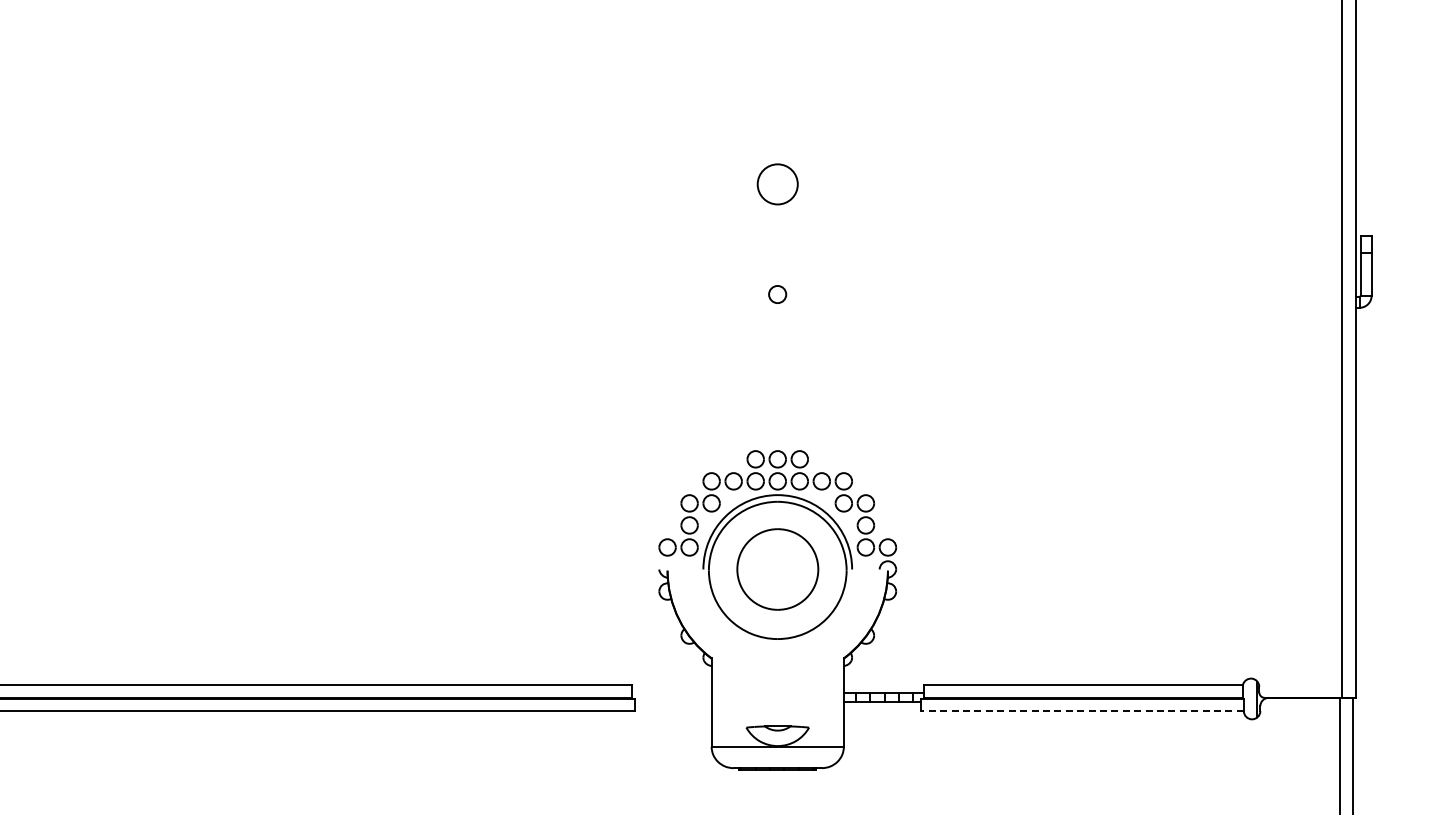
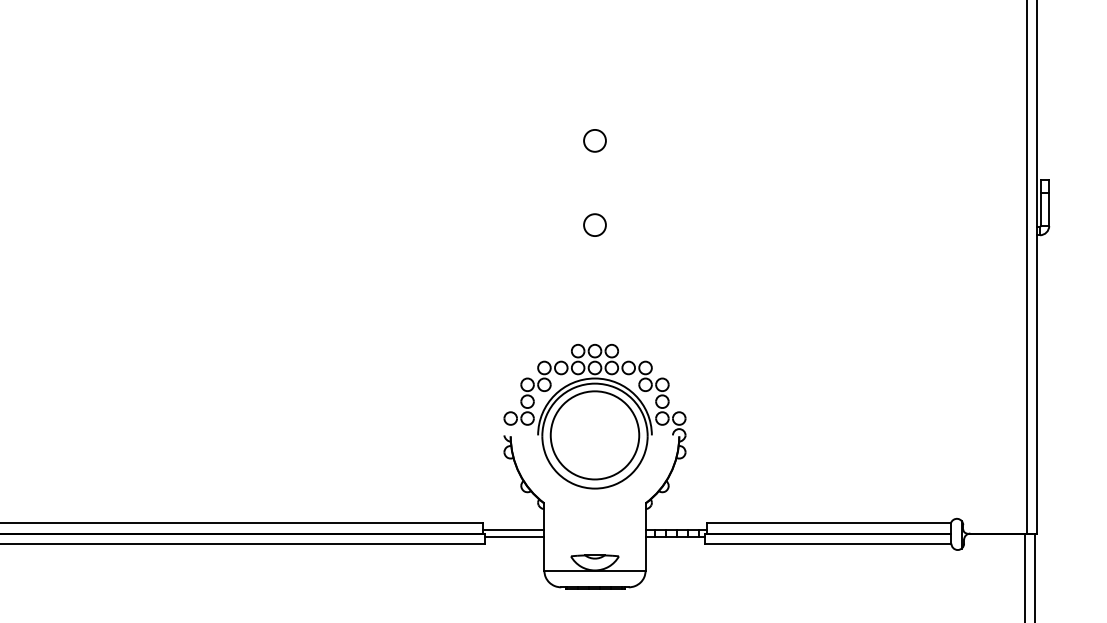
circle: (777, 184) -> (594, 140), size x0.71
circle: (777, 294) -> (594, 225), size x1.67
part: (777, 569) -> (594, 435), size x1.43
line: (671, 693) -> (513, 530), added
line: (672, 702) -> (514, 537), added
line: (1081, 711) -> (827, 543), dashed -> solid

